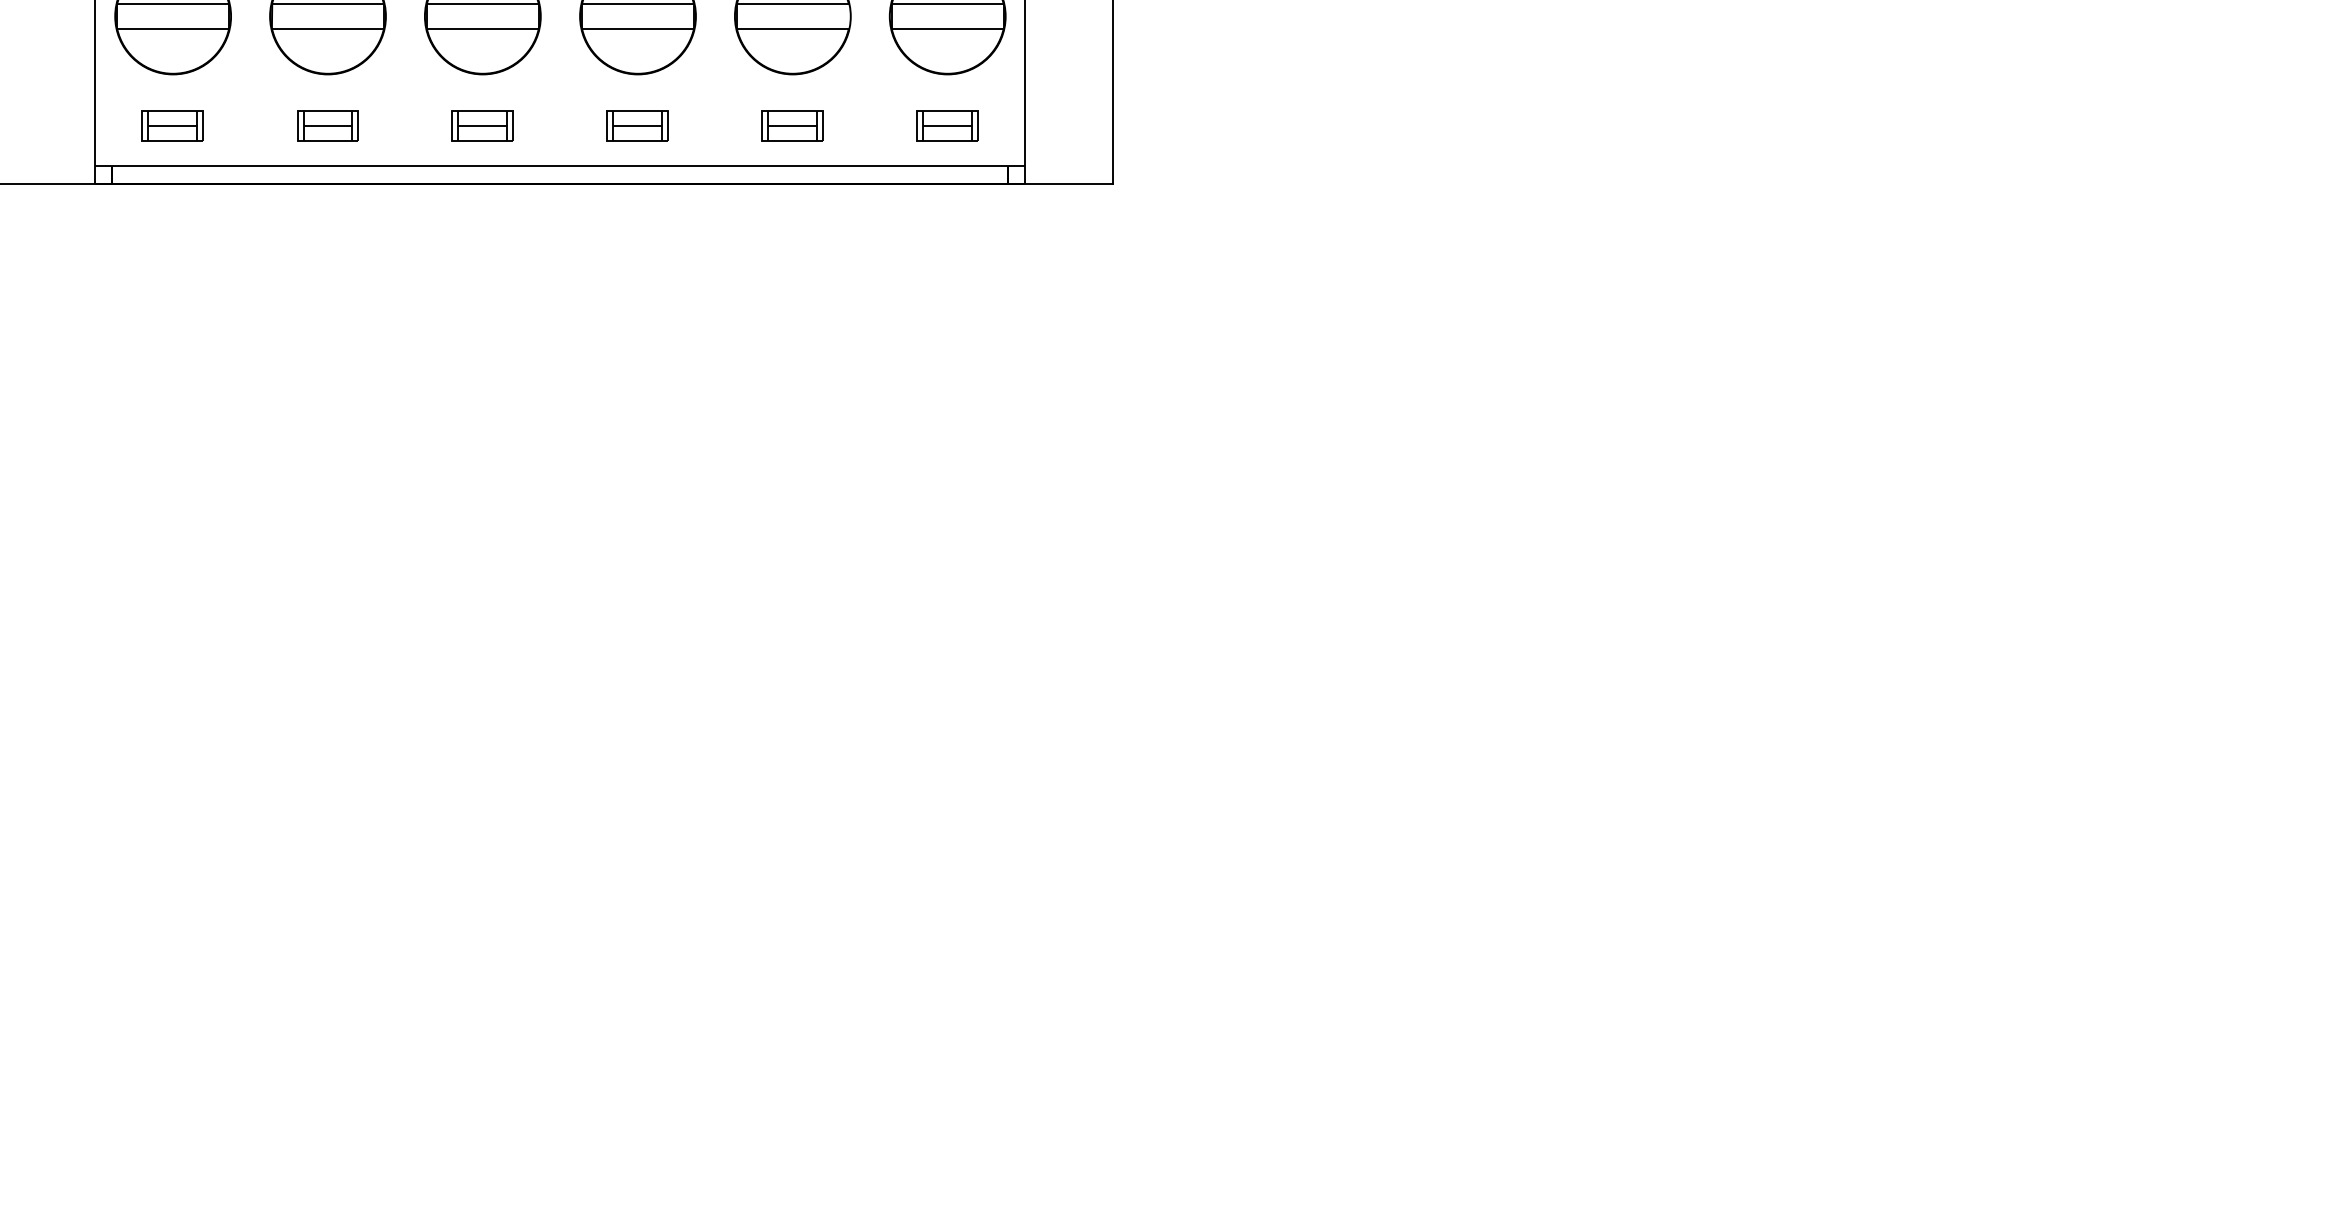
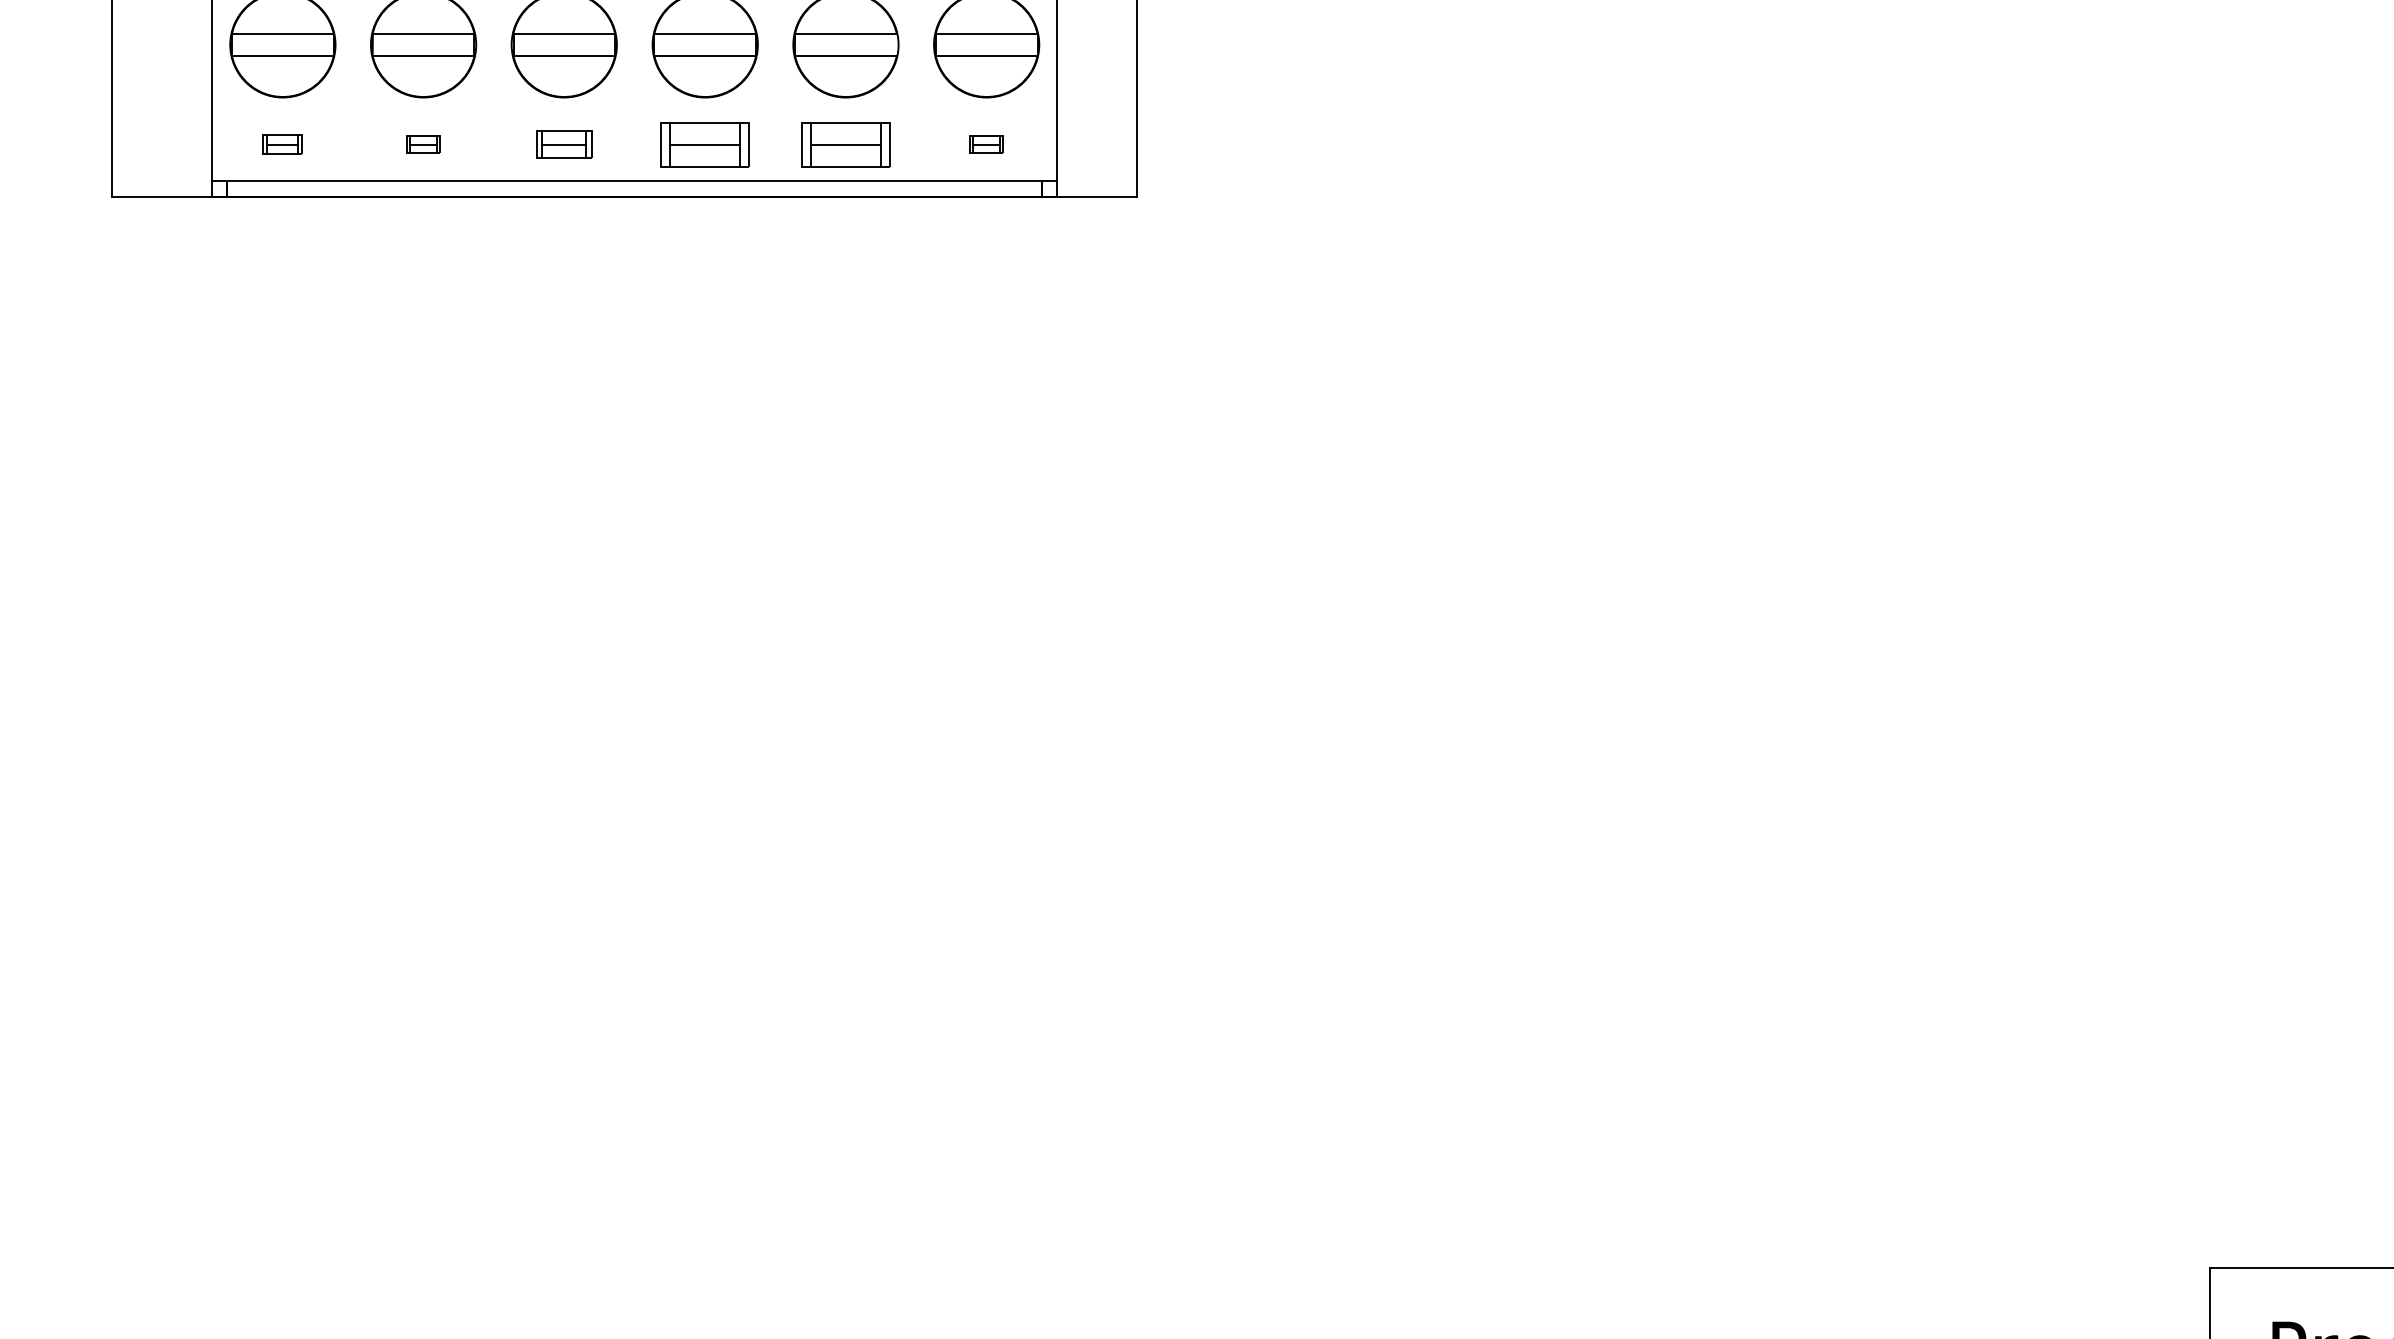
part: (172, 126) -> (282, 144), size x0.7
part: (327, 126) -> (423, 144), size x0.6
part: (637, 126) -> (704, 144), size x1.6
part: (792, 126) -> (845, 144), size x1.6
part: (947, 126) -> (986, 144), size x0.6

